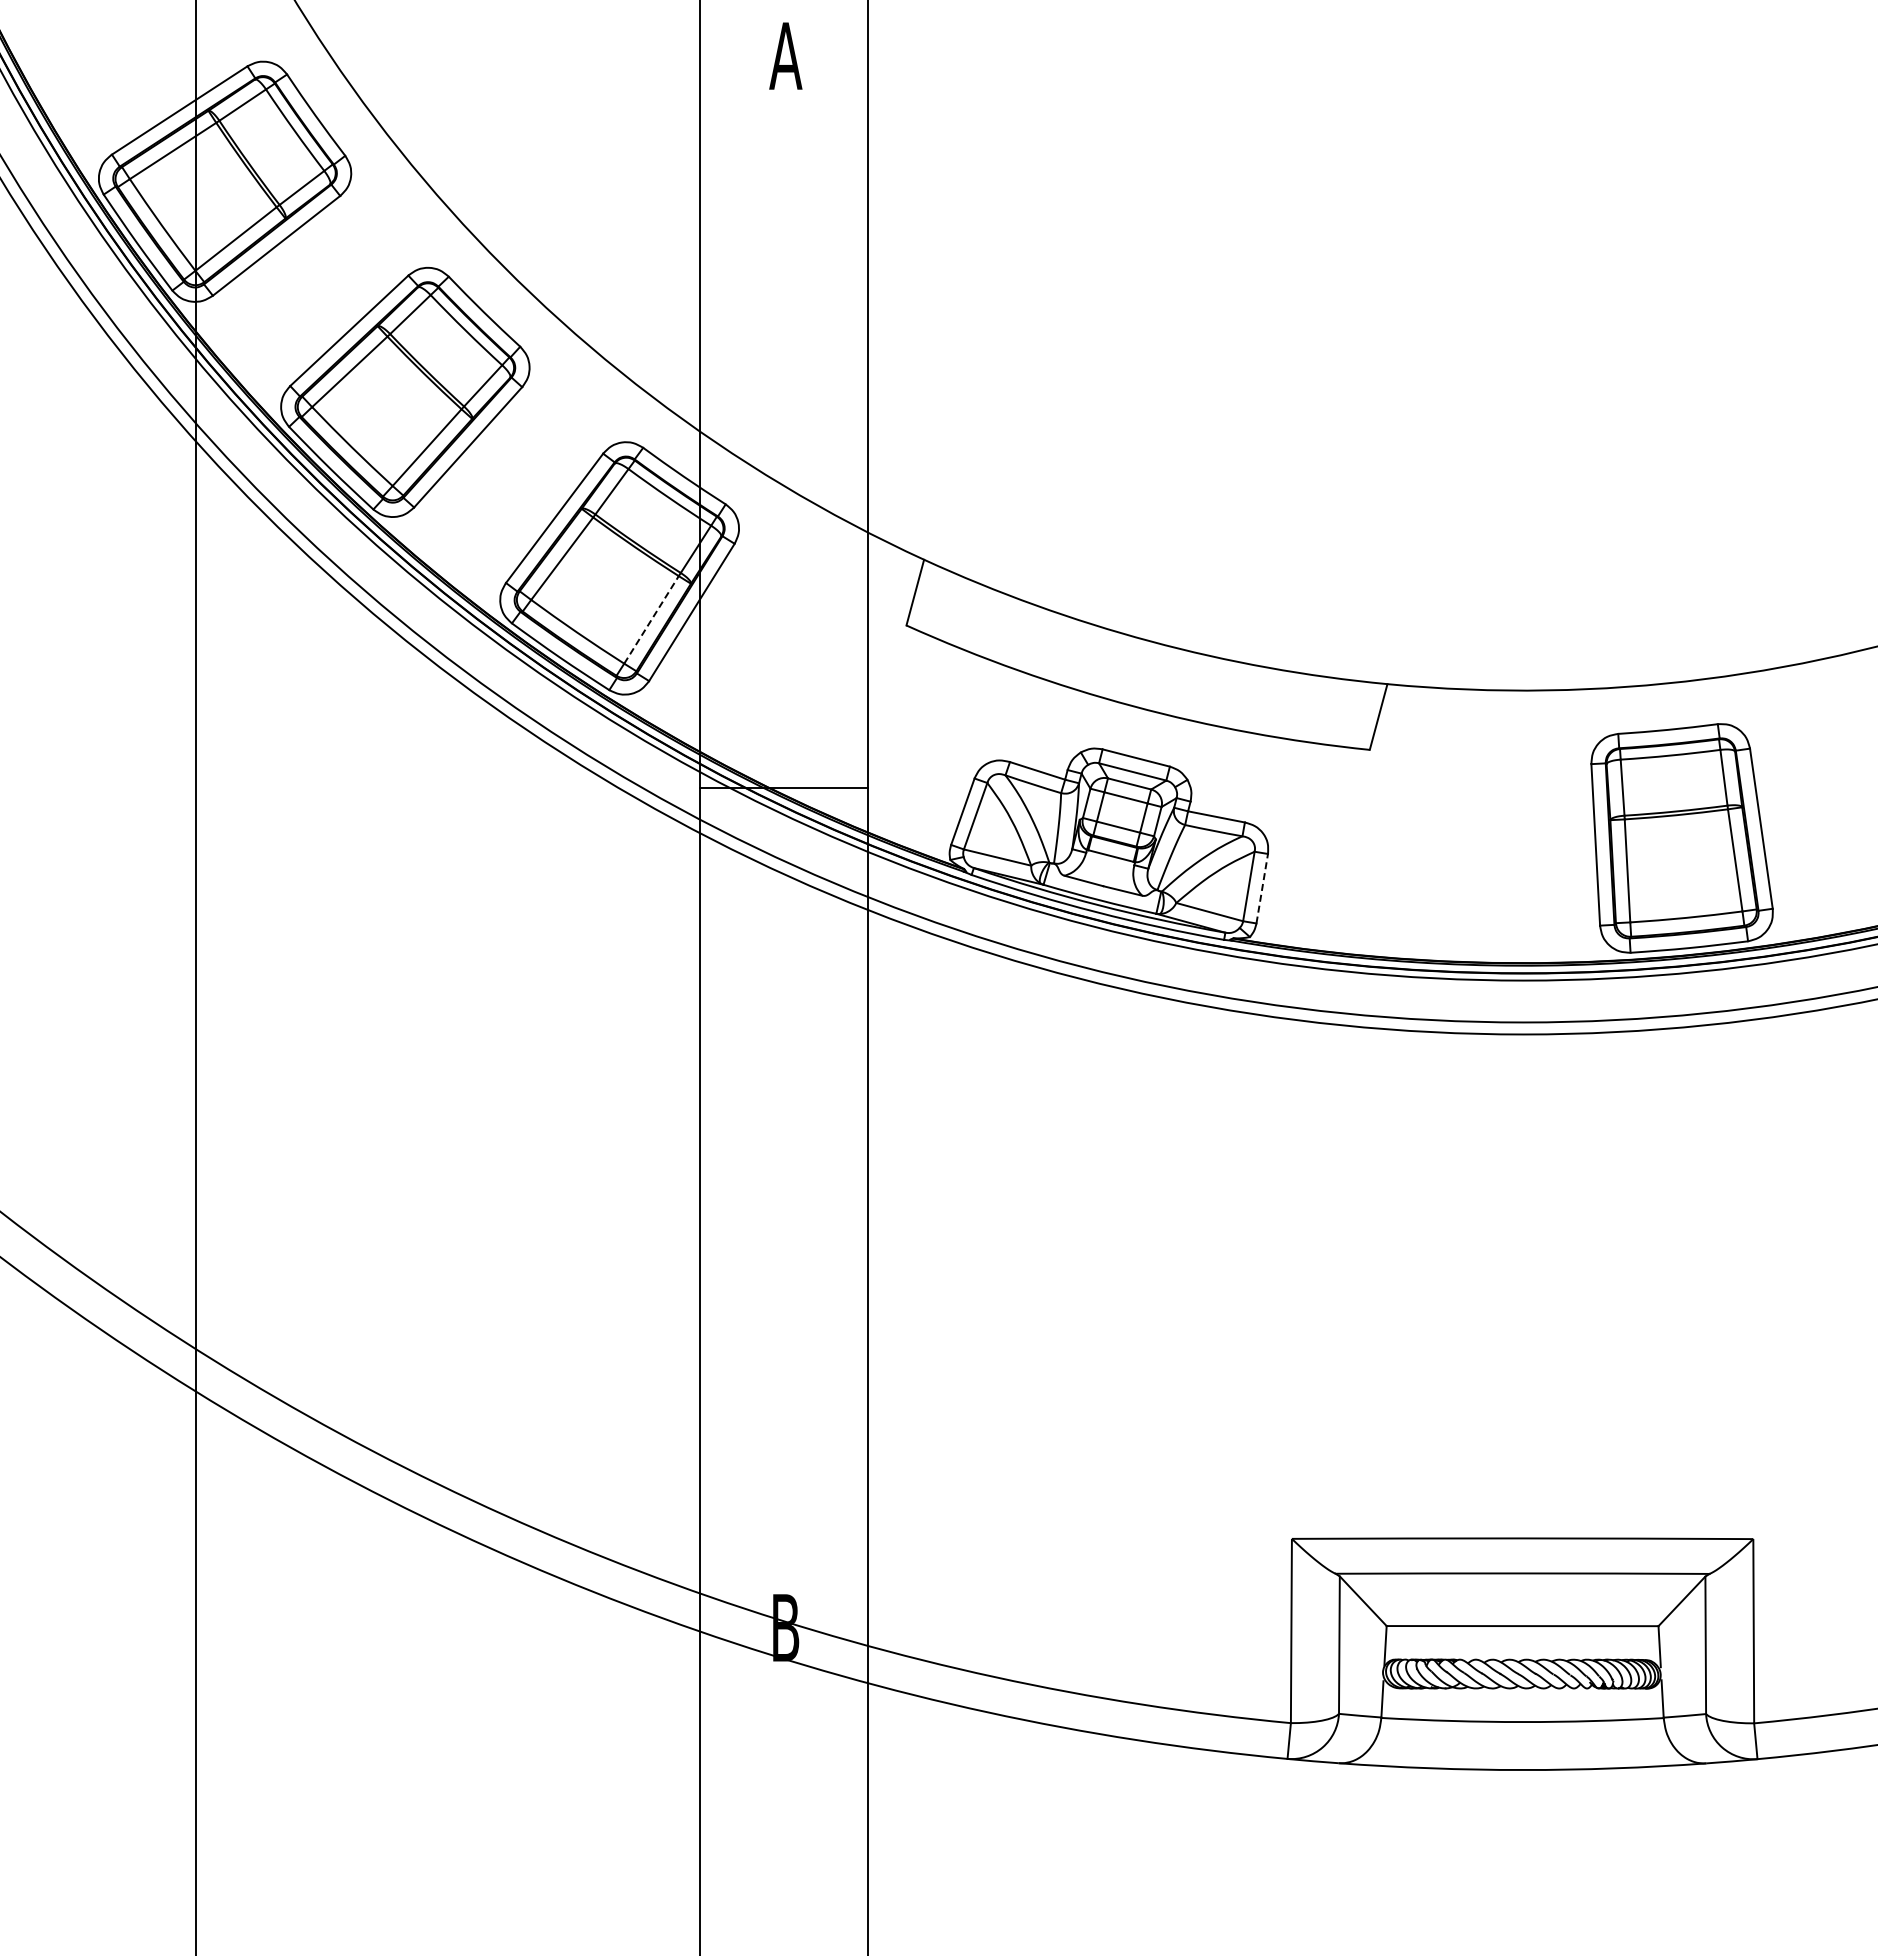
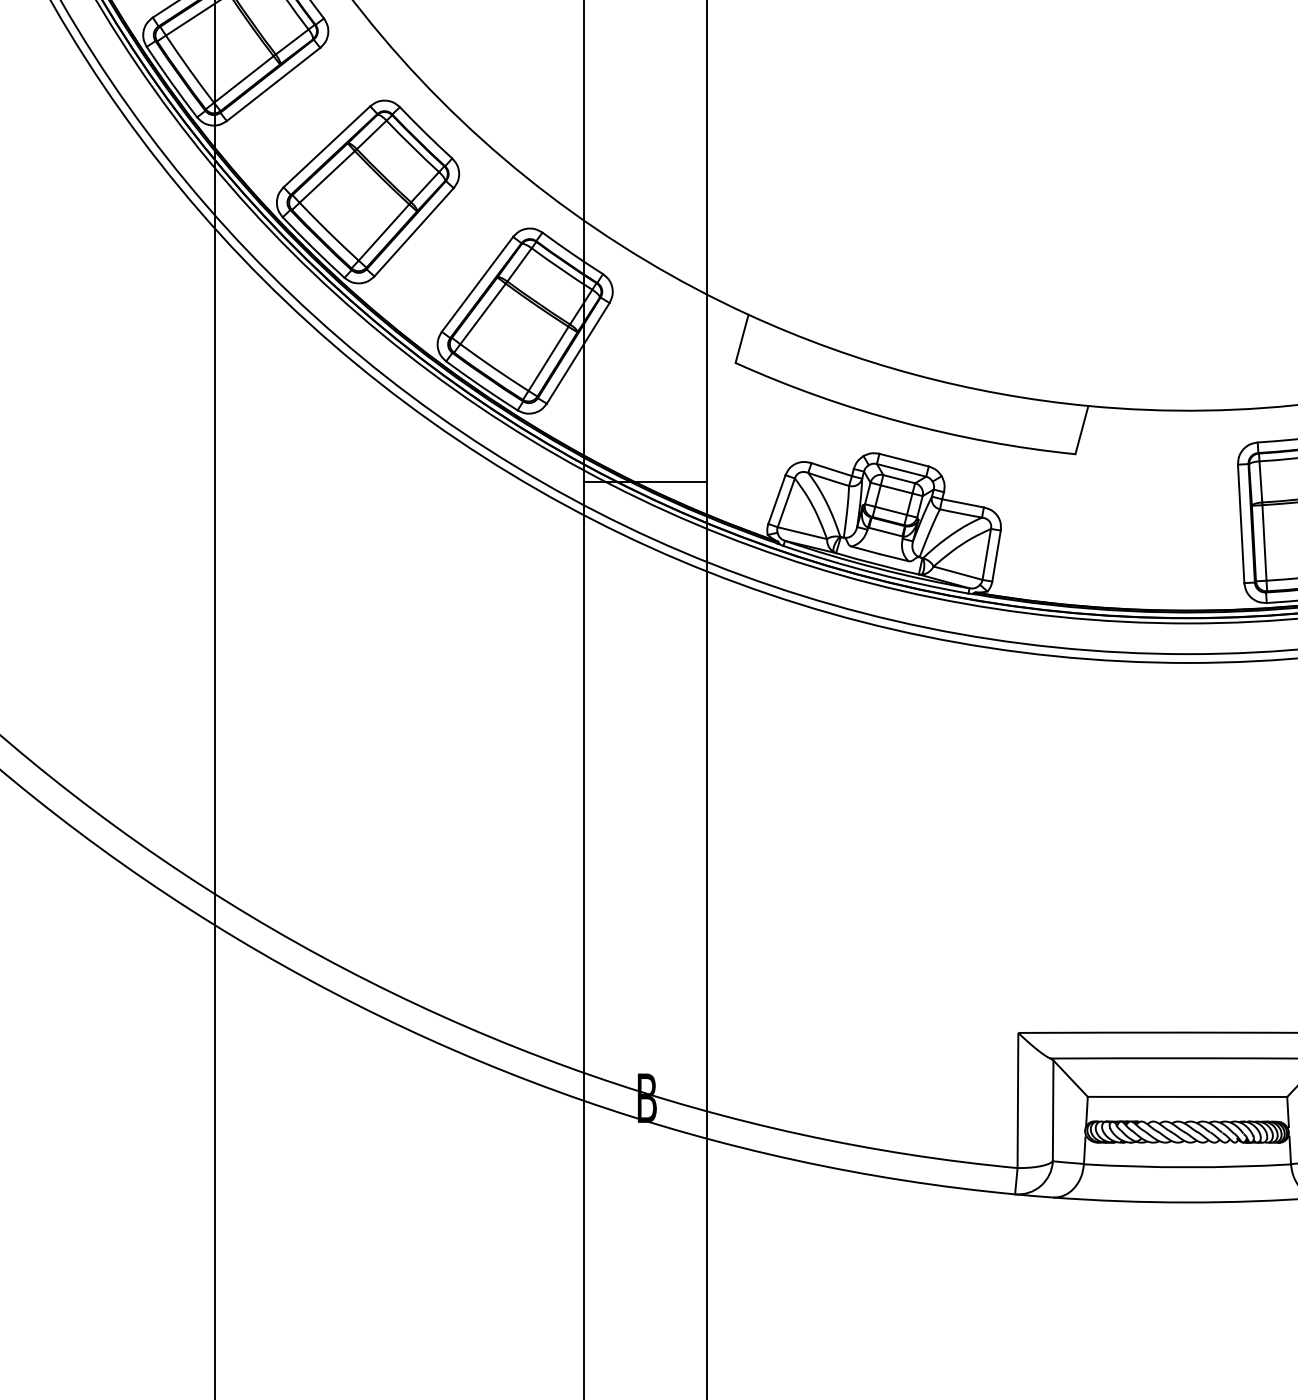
line: (651, 619) -> (548, 358), dashed -> solid
line: (1262, 888) -> (996, 555), dashed -> solid

